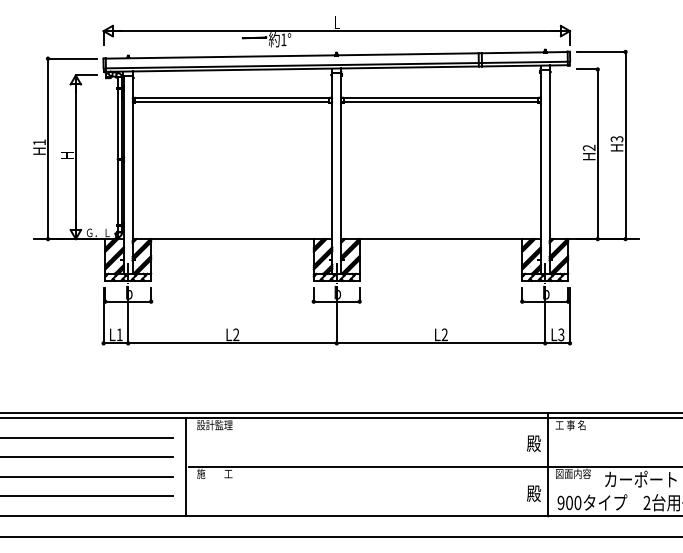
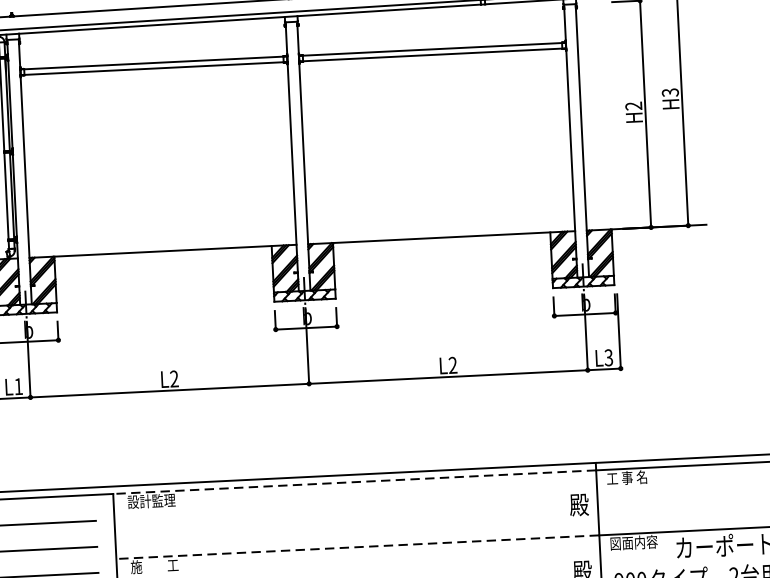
line: (367, 418) -> (355, 482), solid -> dashed
line: (368, 467) -> (359, 547), solid -> dashed

